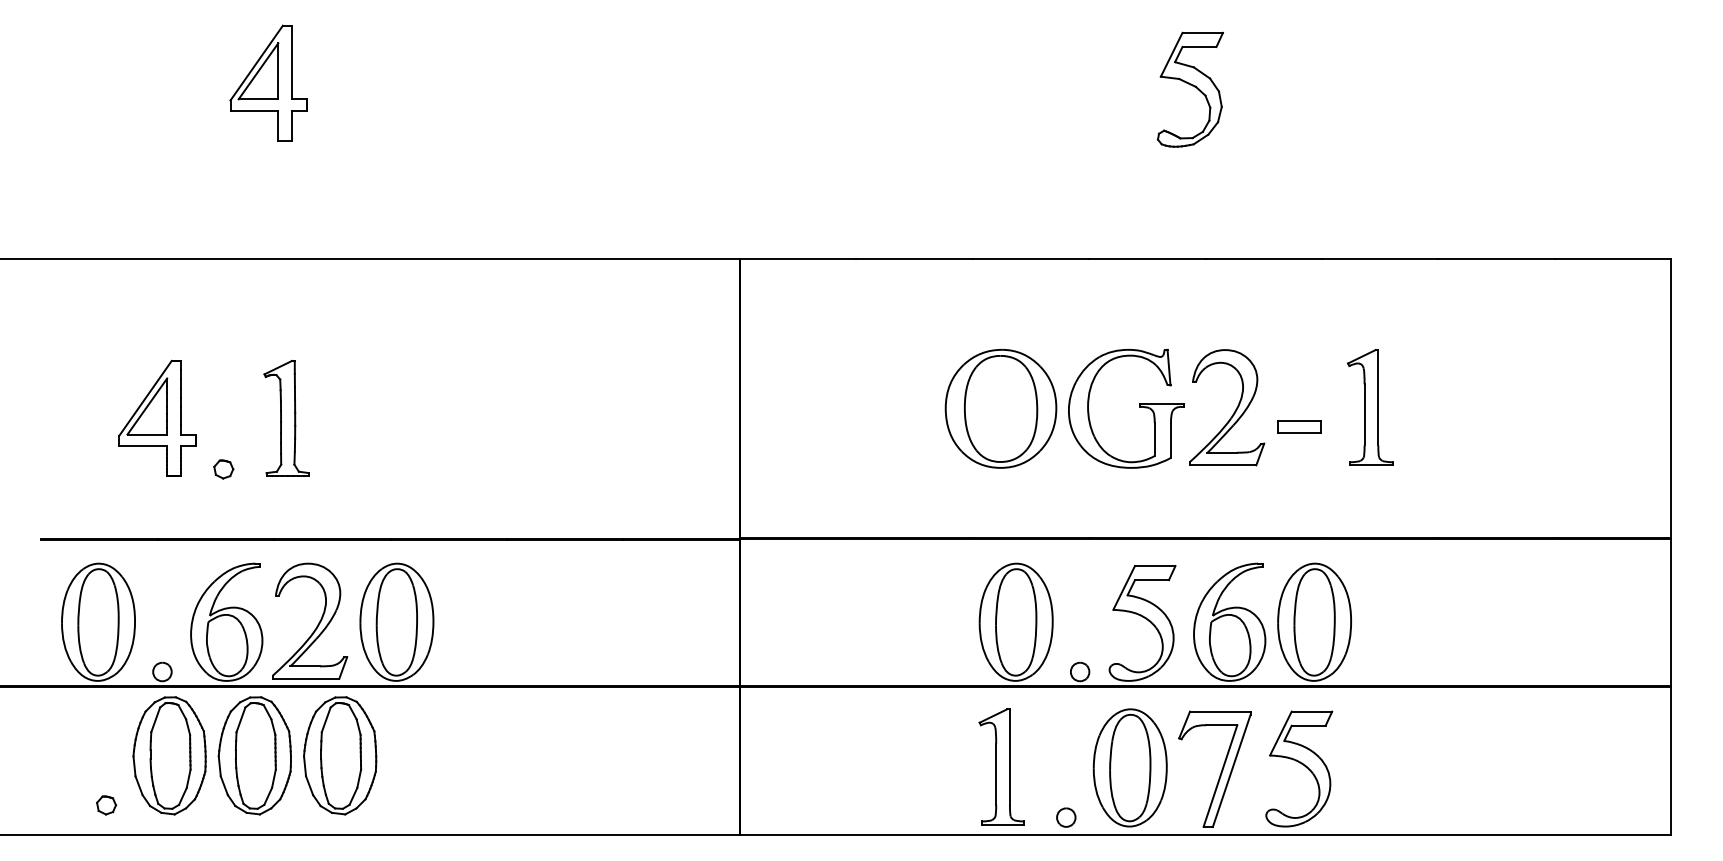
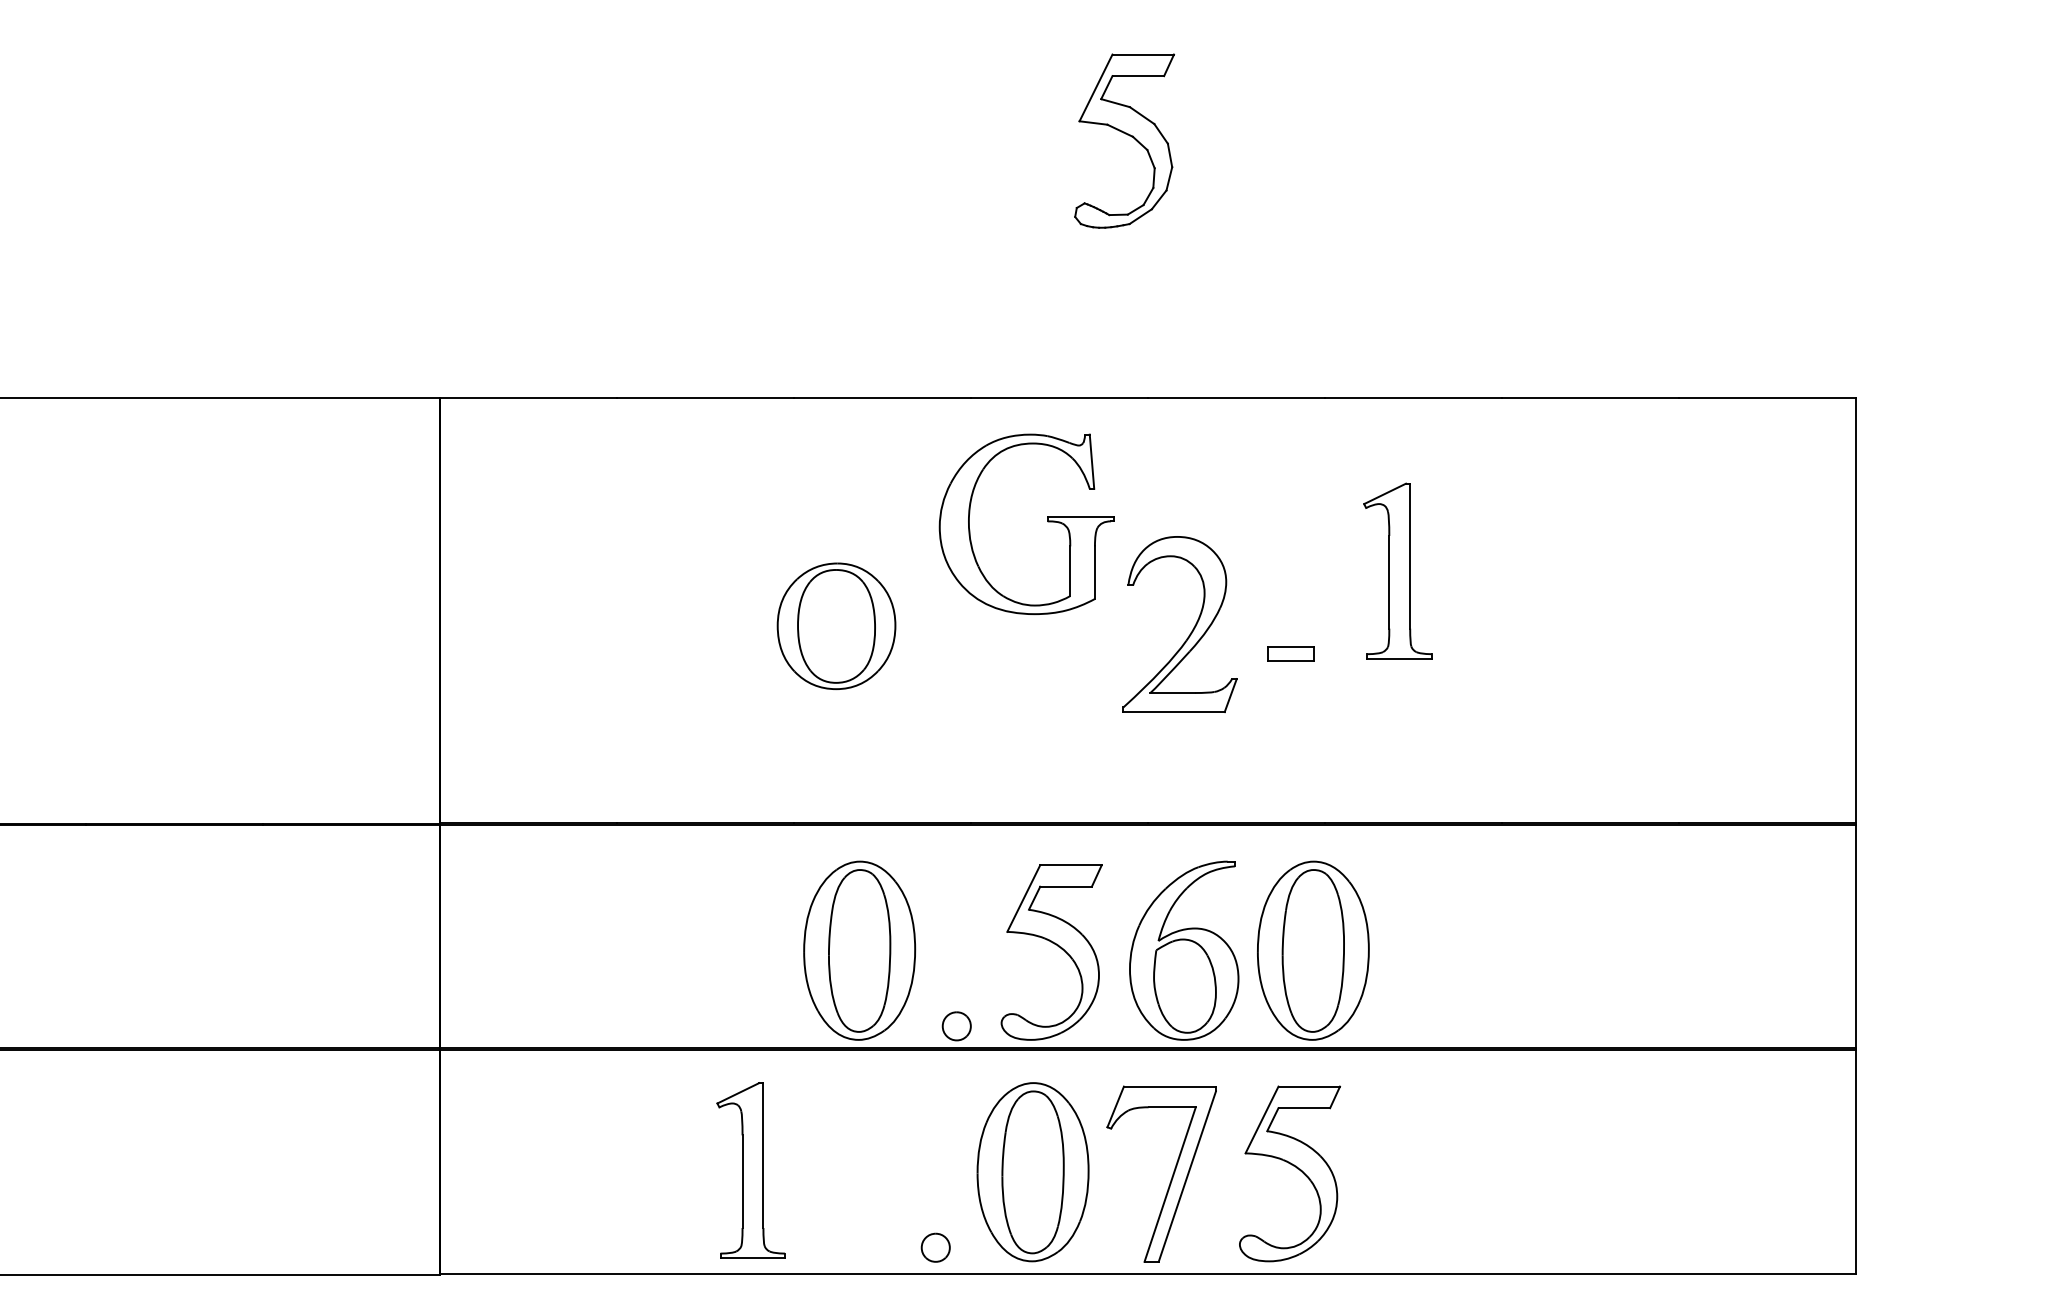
part: (1139, 407) -> (1047, 522), moved
part: (1370, 407) -> (1398, 570), moved
part: (1000, 408) -> (835, 625), size x0.7
part: (1299, 426) -> (1290, 653), size x0.7
part: (1001, 766) -> (750, 1170), moved

